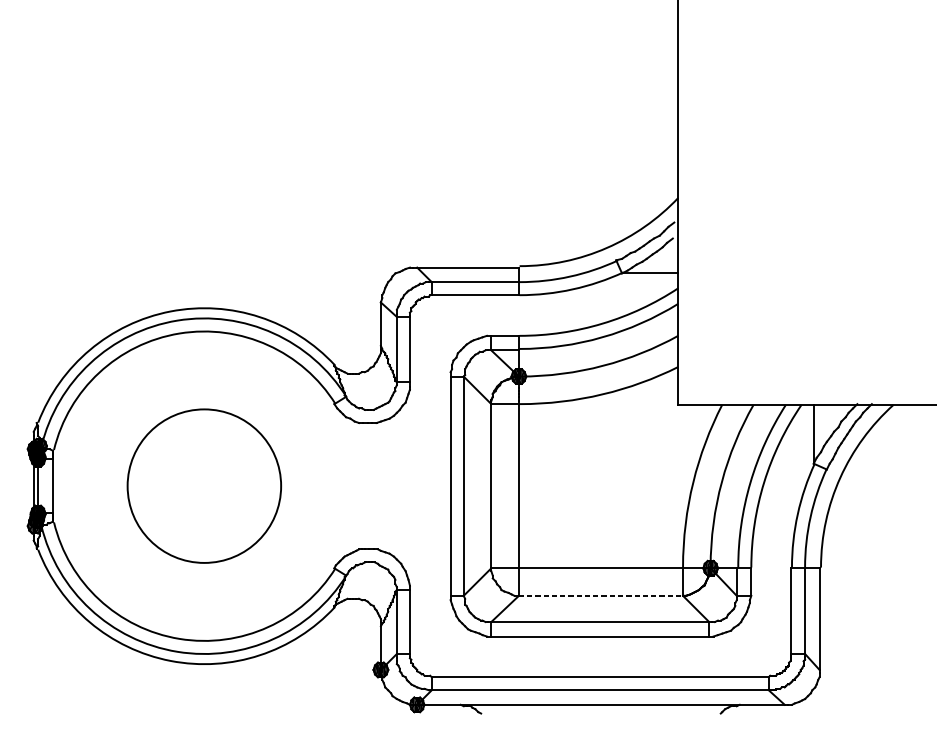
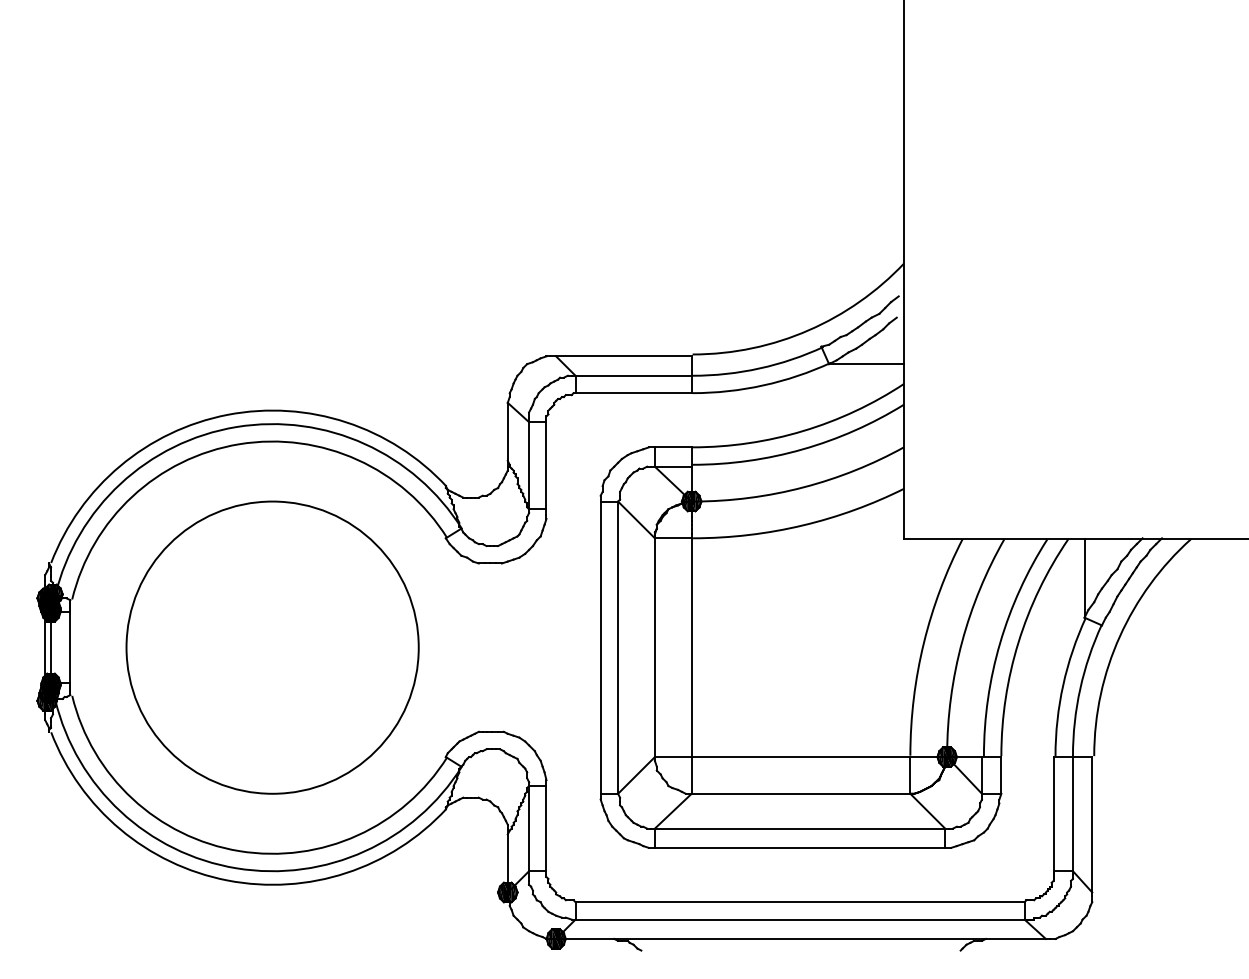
part: (204, 486) -> (272, 647), size x1.43
line: (601, 595) -> (801, 793), dashed -> solid

